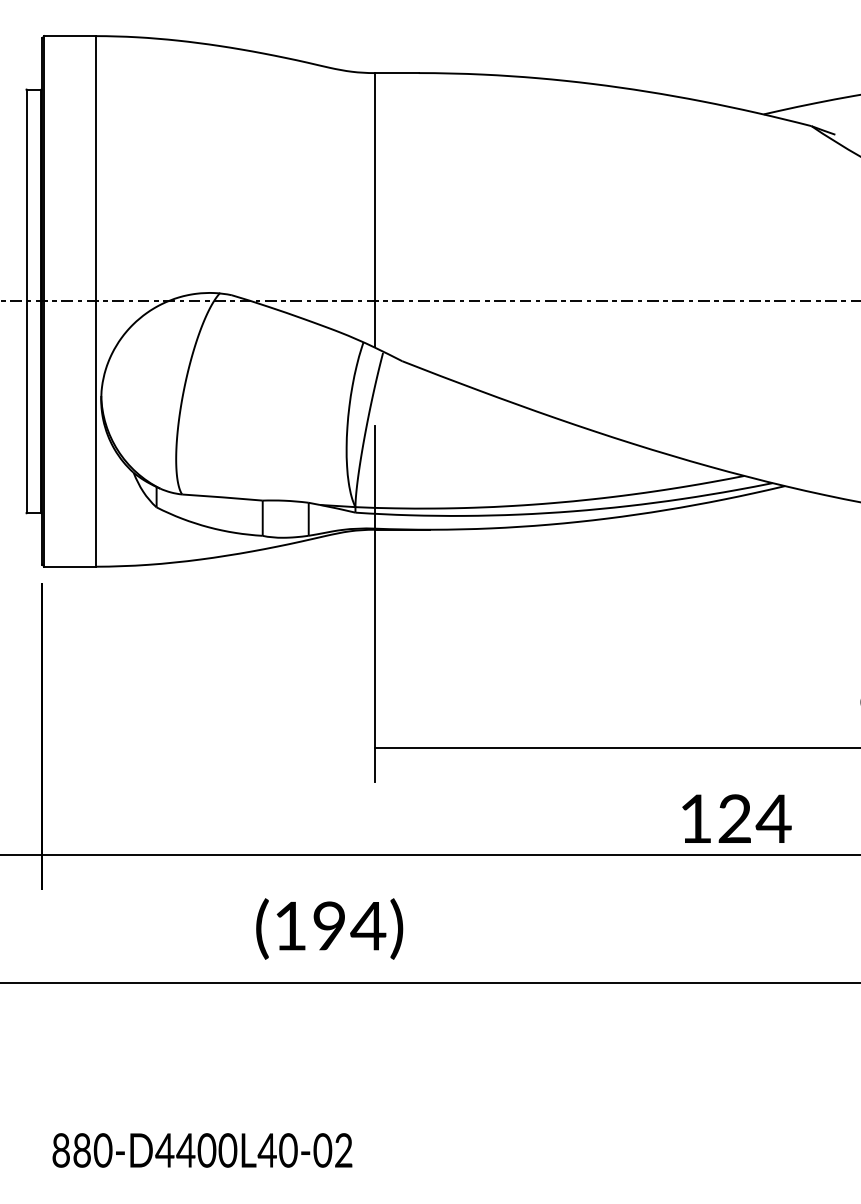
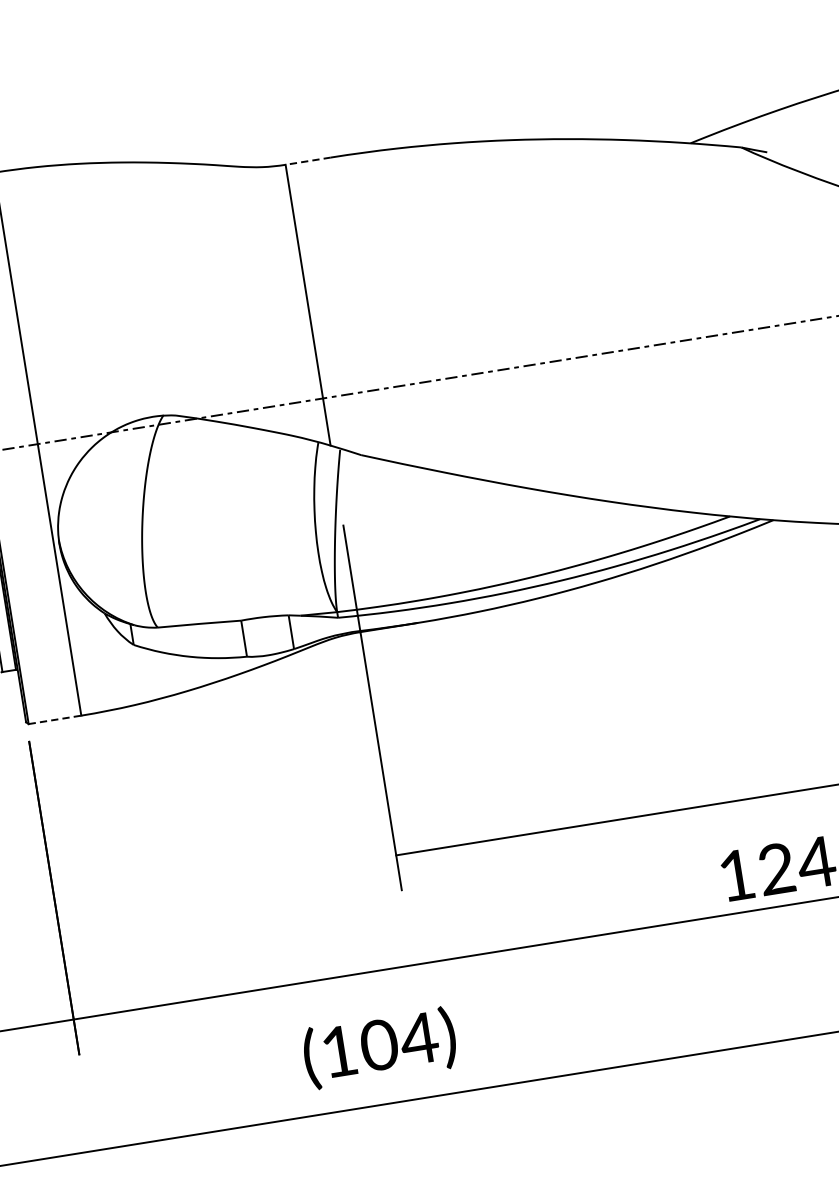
line: (396, 73) -> (308, 161), solid -> dashed
line: (70, 566) -> (55, 719), solid -> dashed
text: (329, 926) -> (379, 1045), (194) -> (104)

